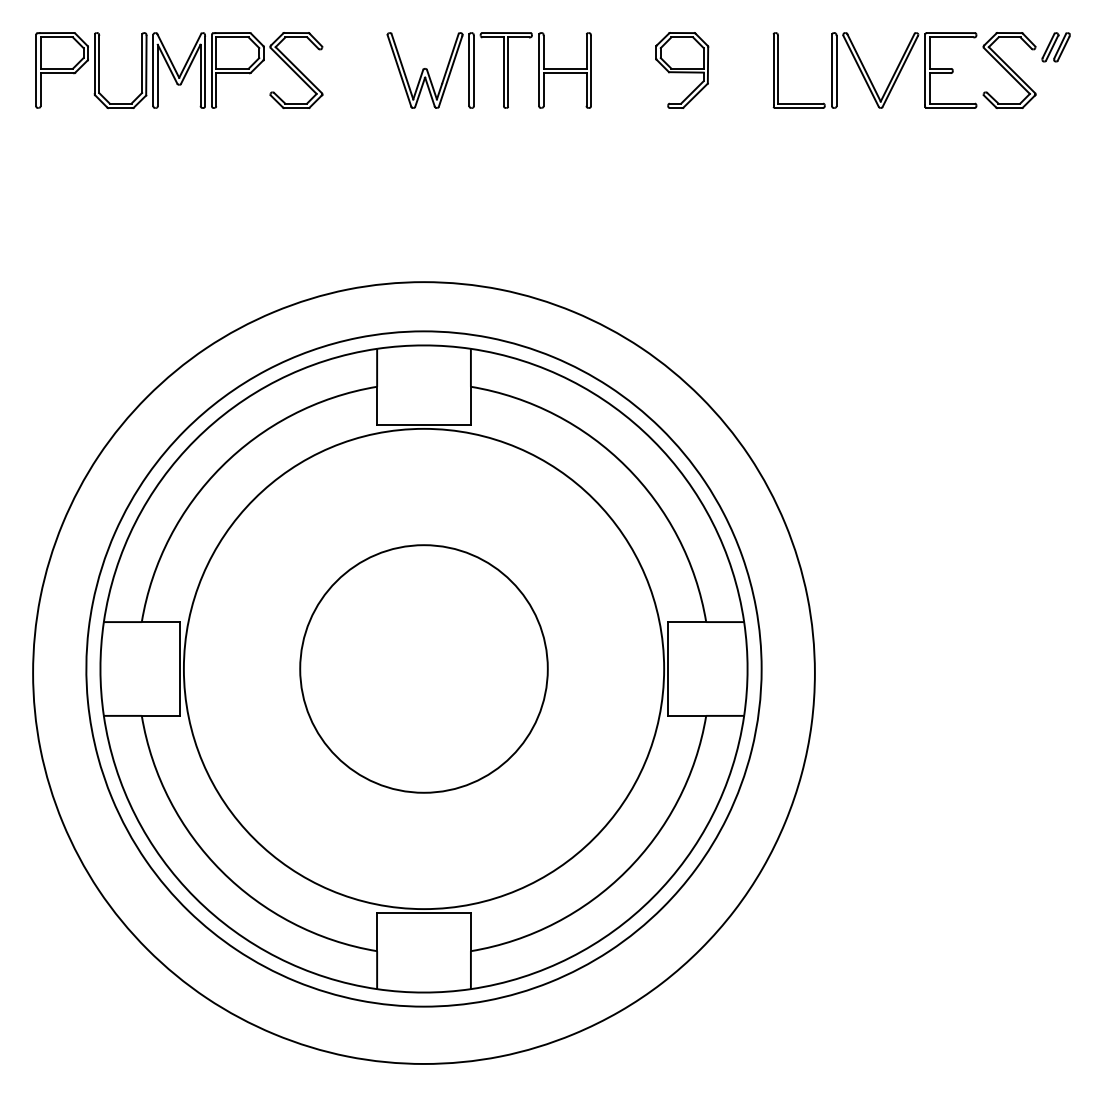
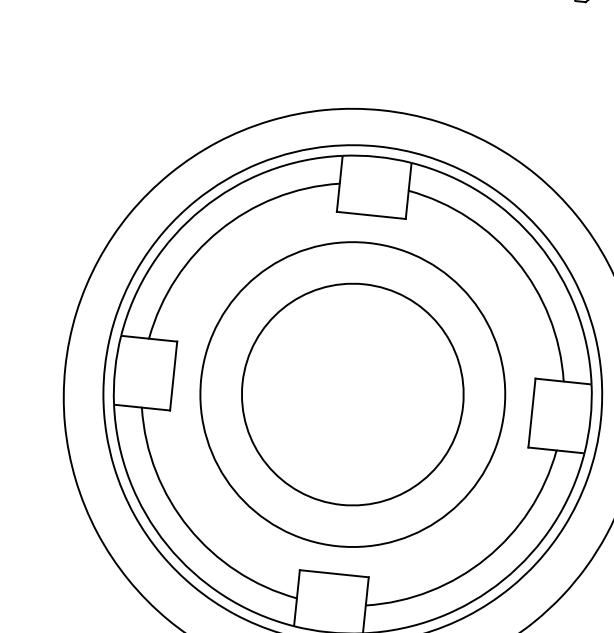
circle: (423, 668) -> (352, 394), size x0.62
circle: (423, 668) -> (352, 394), size x1.67

